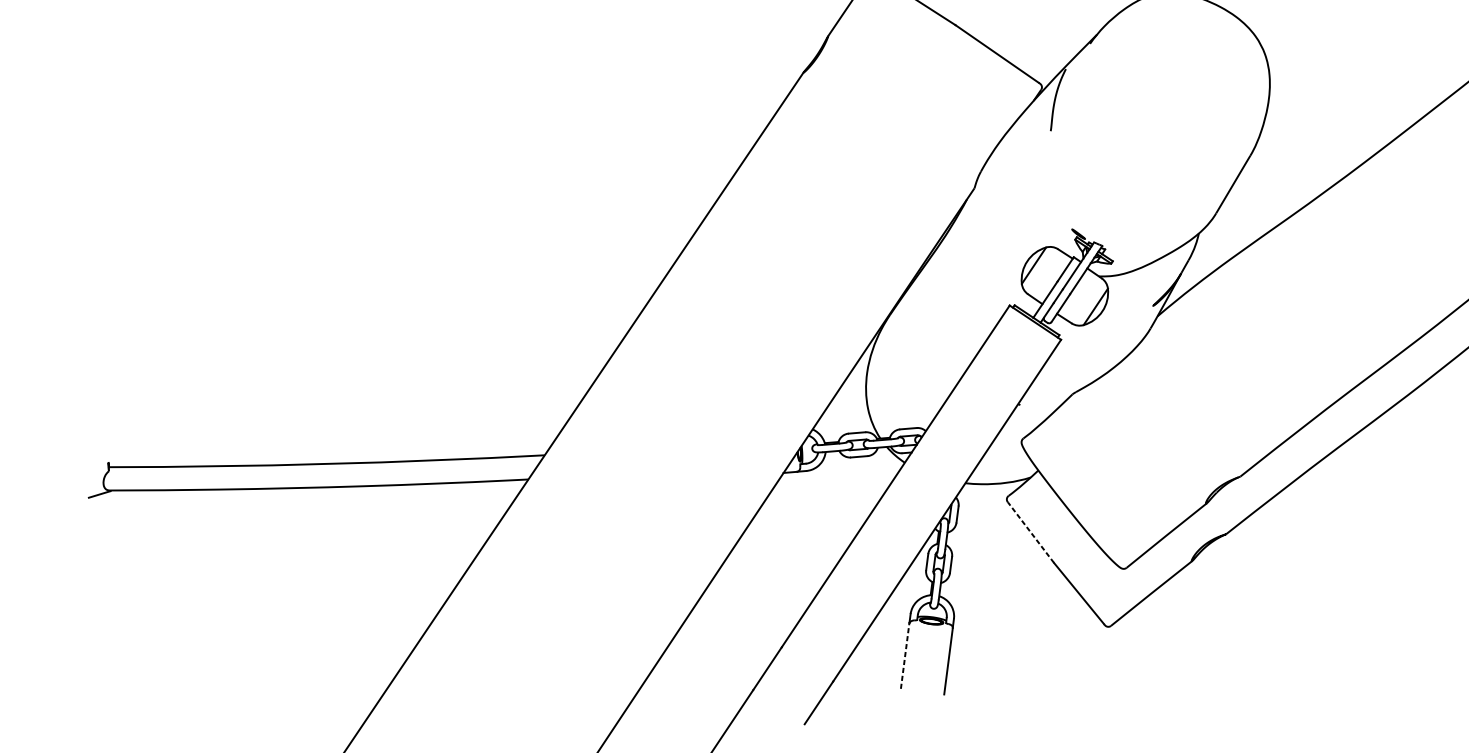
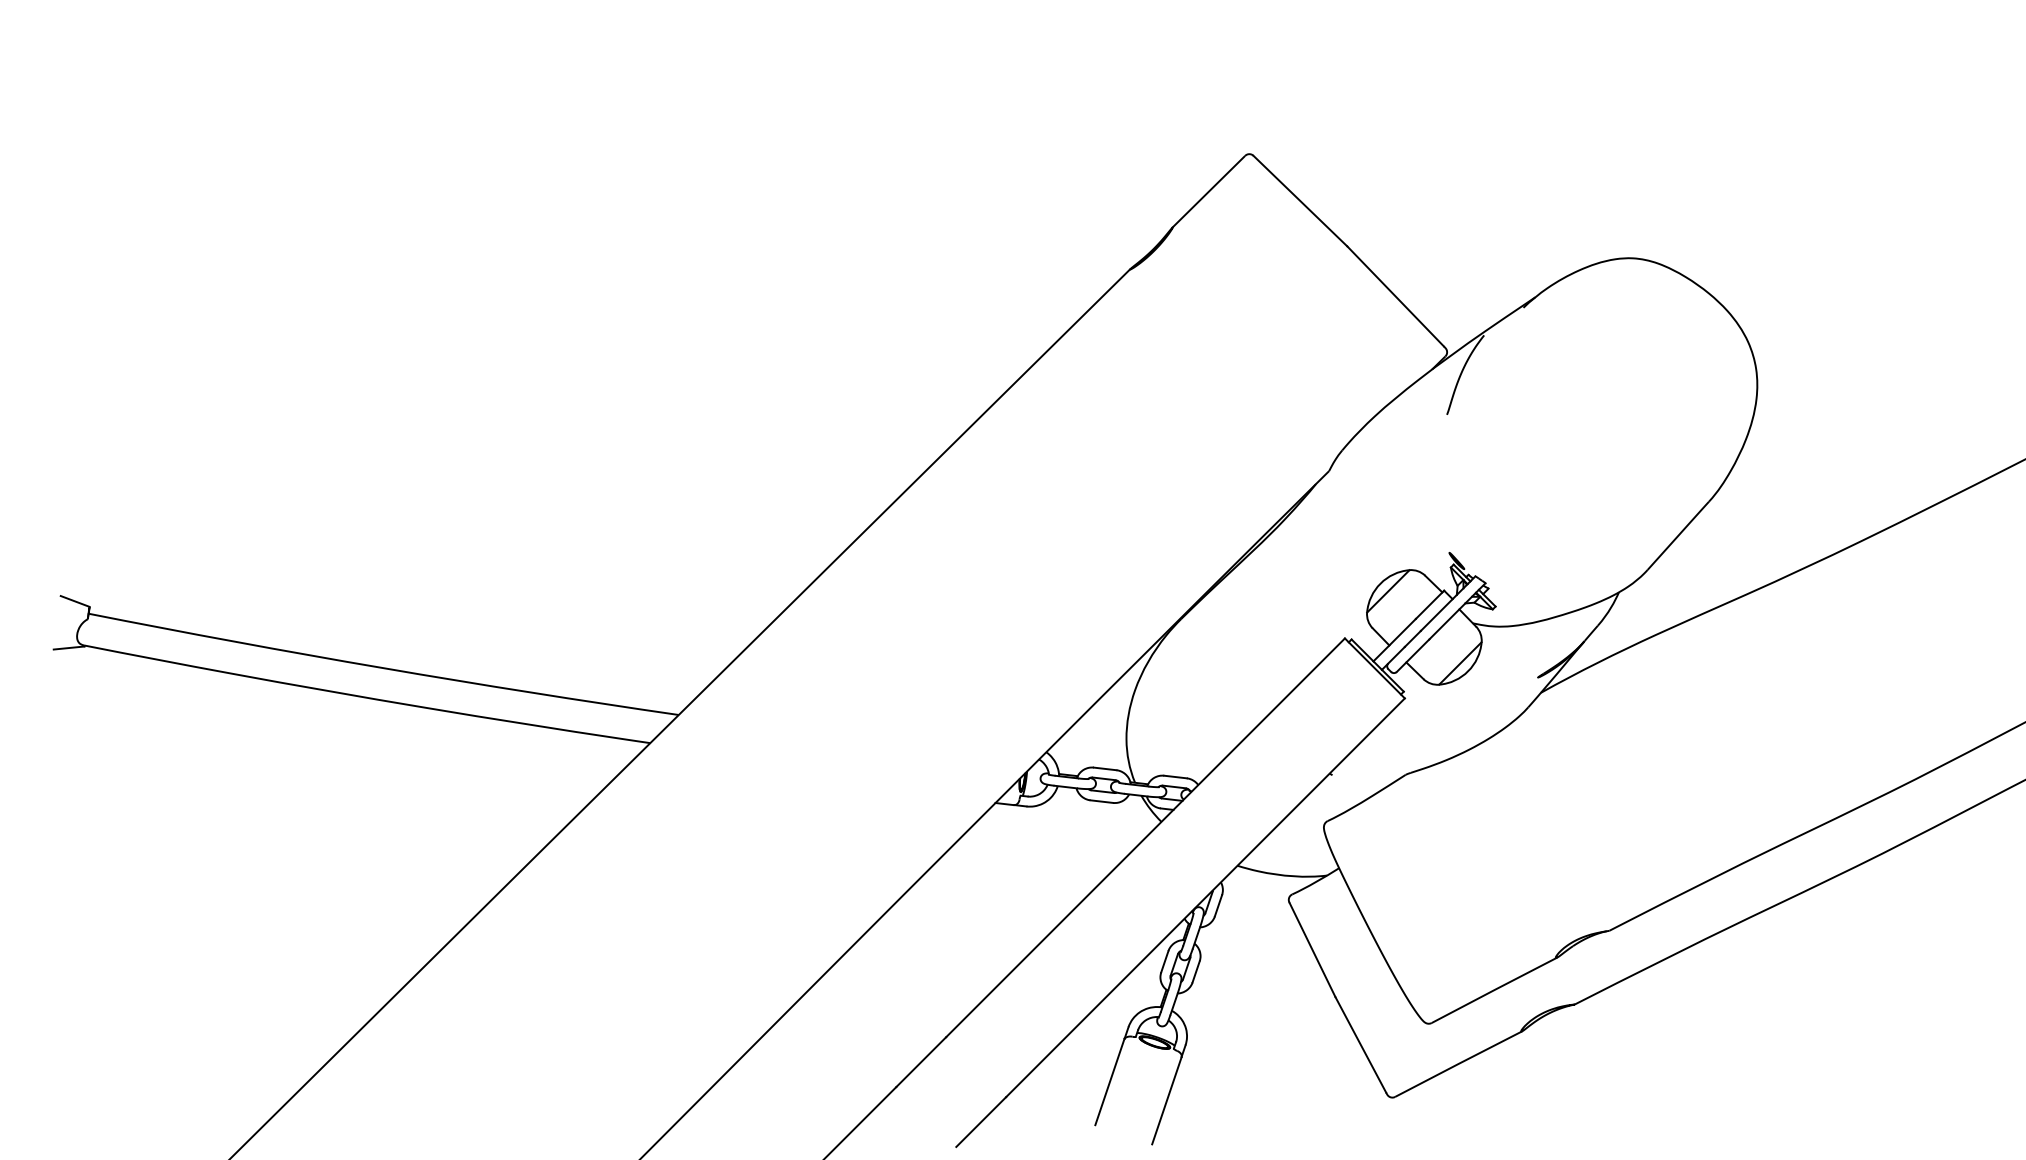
line: (96, 460) -> (74, 601), added
line: (1030, 532) -> (1312, 949), dashed -> solid
line: (904, 655) -> (1109, 1081), dashed -> solid

